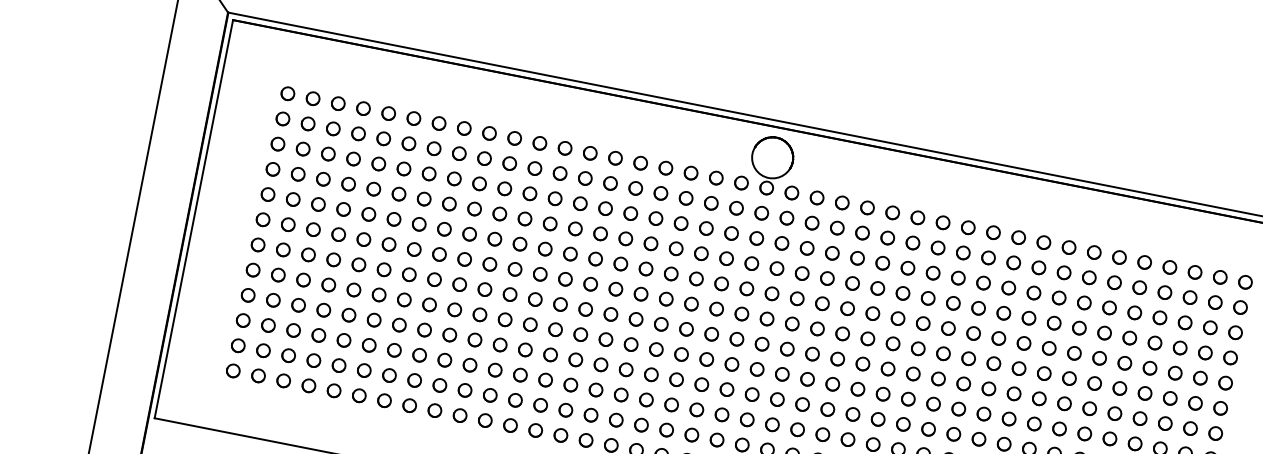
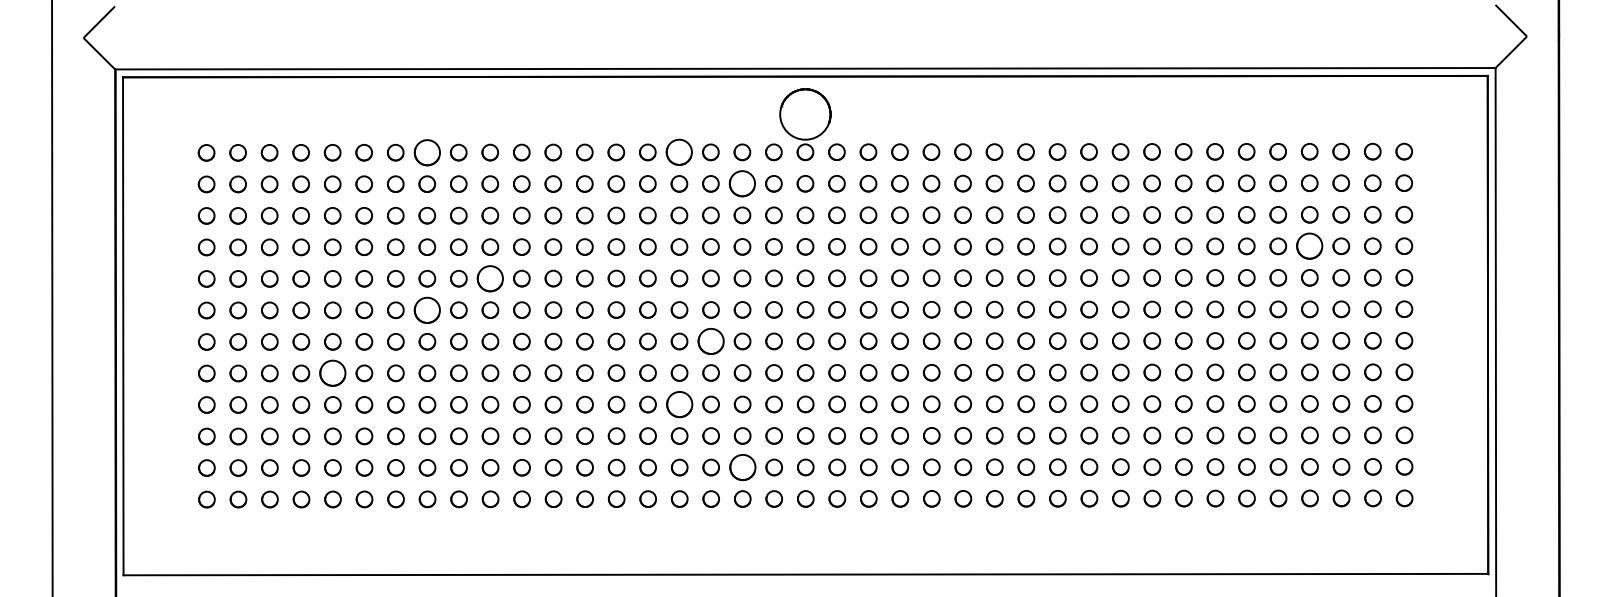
part: (463, 128) -> (426, 152), size x1.6
part: (666, 168) -> (679, 152), size x1.6
part: (711, 203) -> (742, 183), size x1.6
part: (494, 239) -> (490, 278), size x1.6
part: (439, 253) -> (427, 309), size x1.6
part: (353, 290) -> (332, 373), size x1.6
part: (660, 324) -> (710, 341), size x1.6
part: (1154, 343) -> (1309, 246), size x1.6
part: (626, 369) -> (679, 404), size x1.6
part: (666, 430) -> (742, 467), size x1.6

